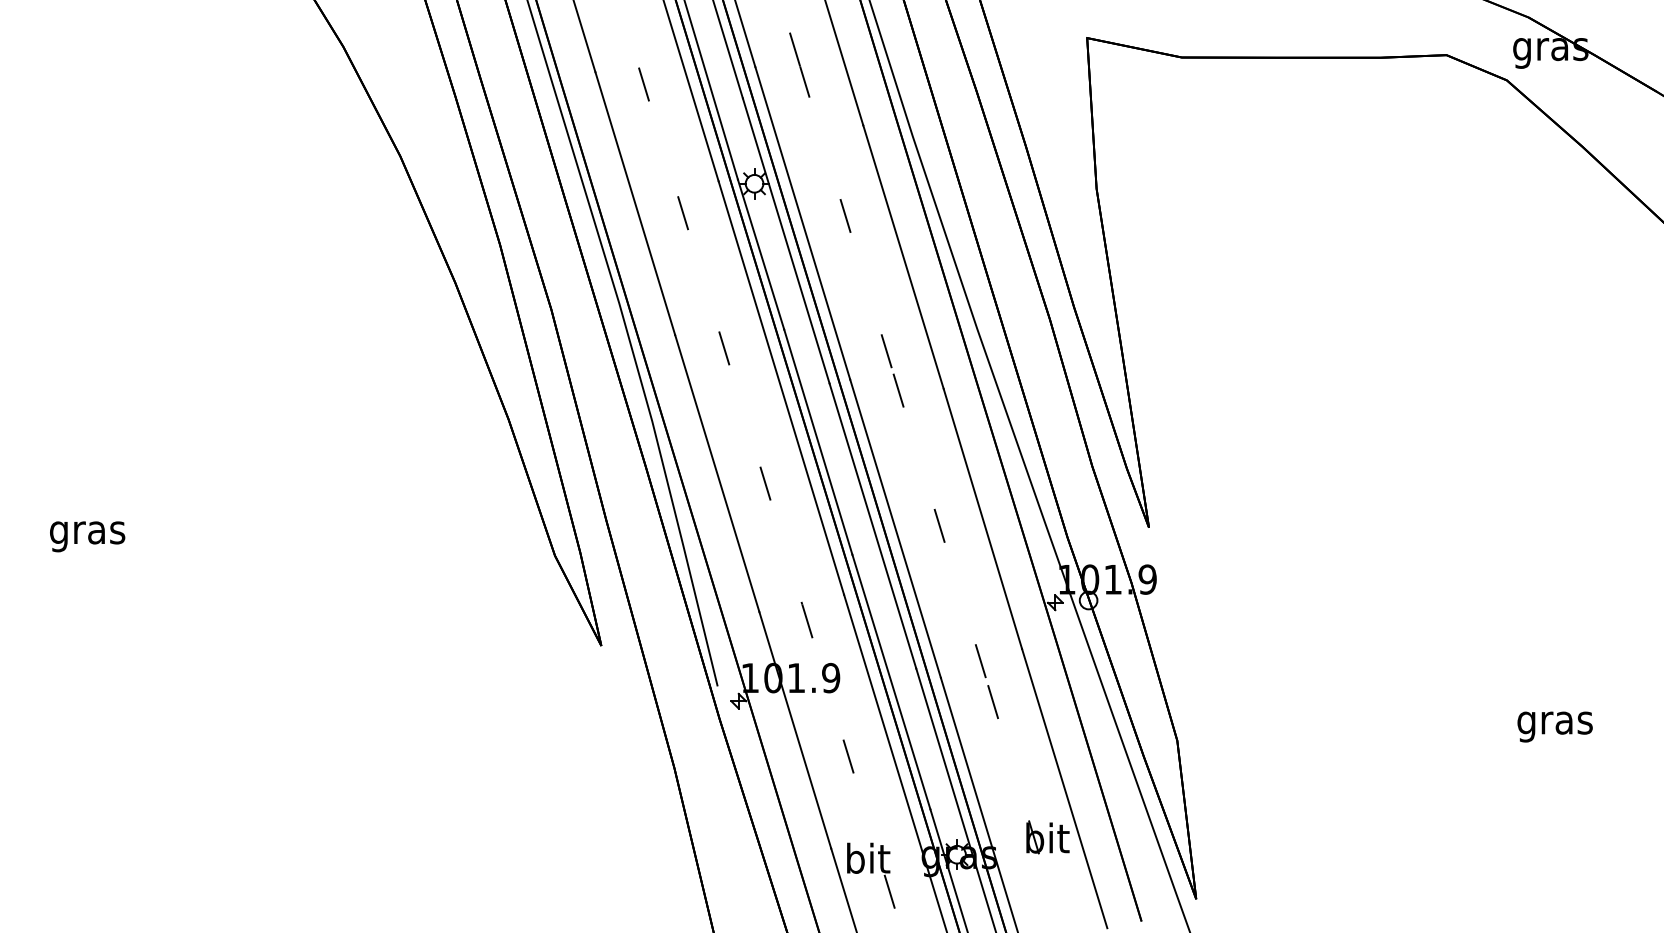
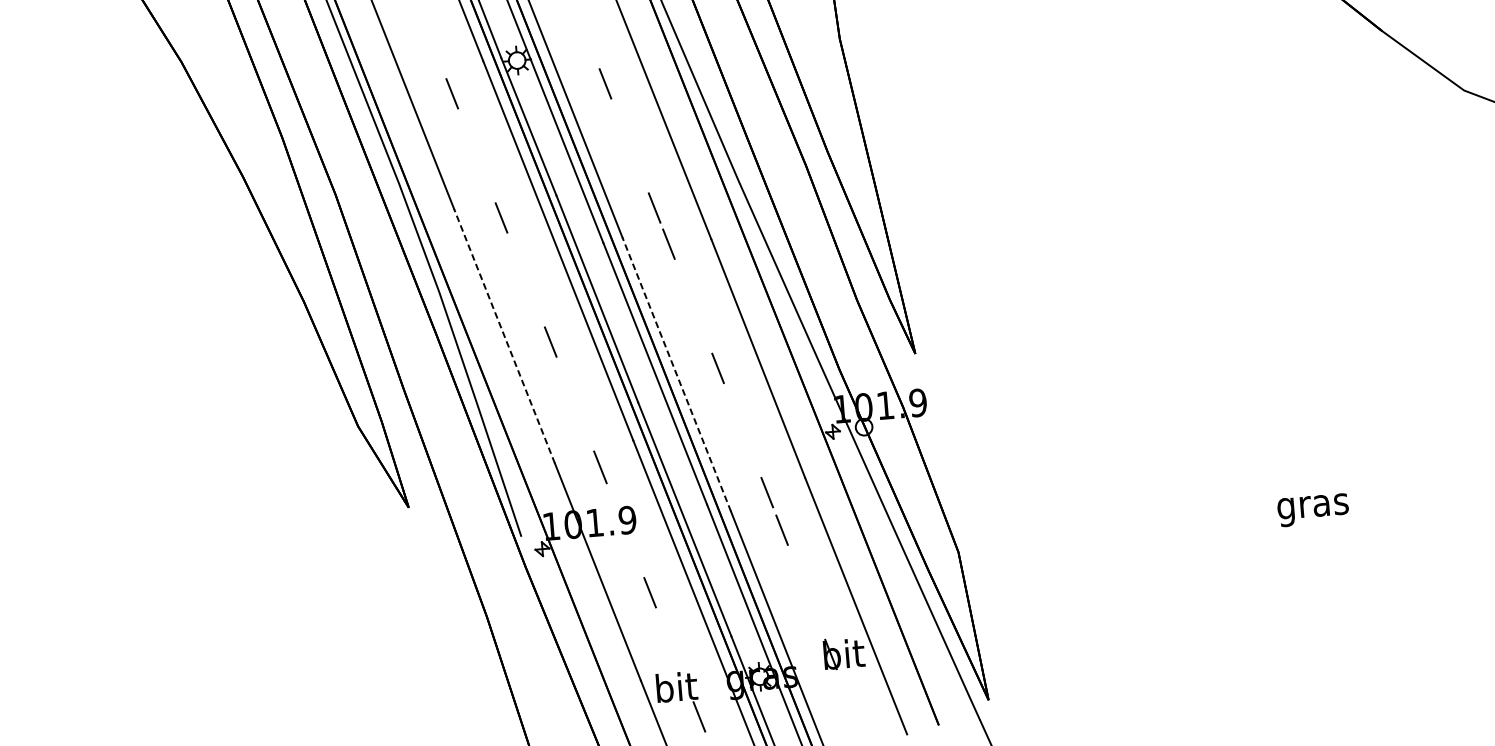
line: (717, 473) -> (504, 336), solid -> dashed
line: (895, 528) -> (676, 374), solid -> dashed

